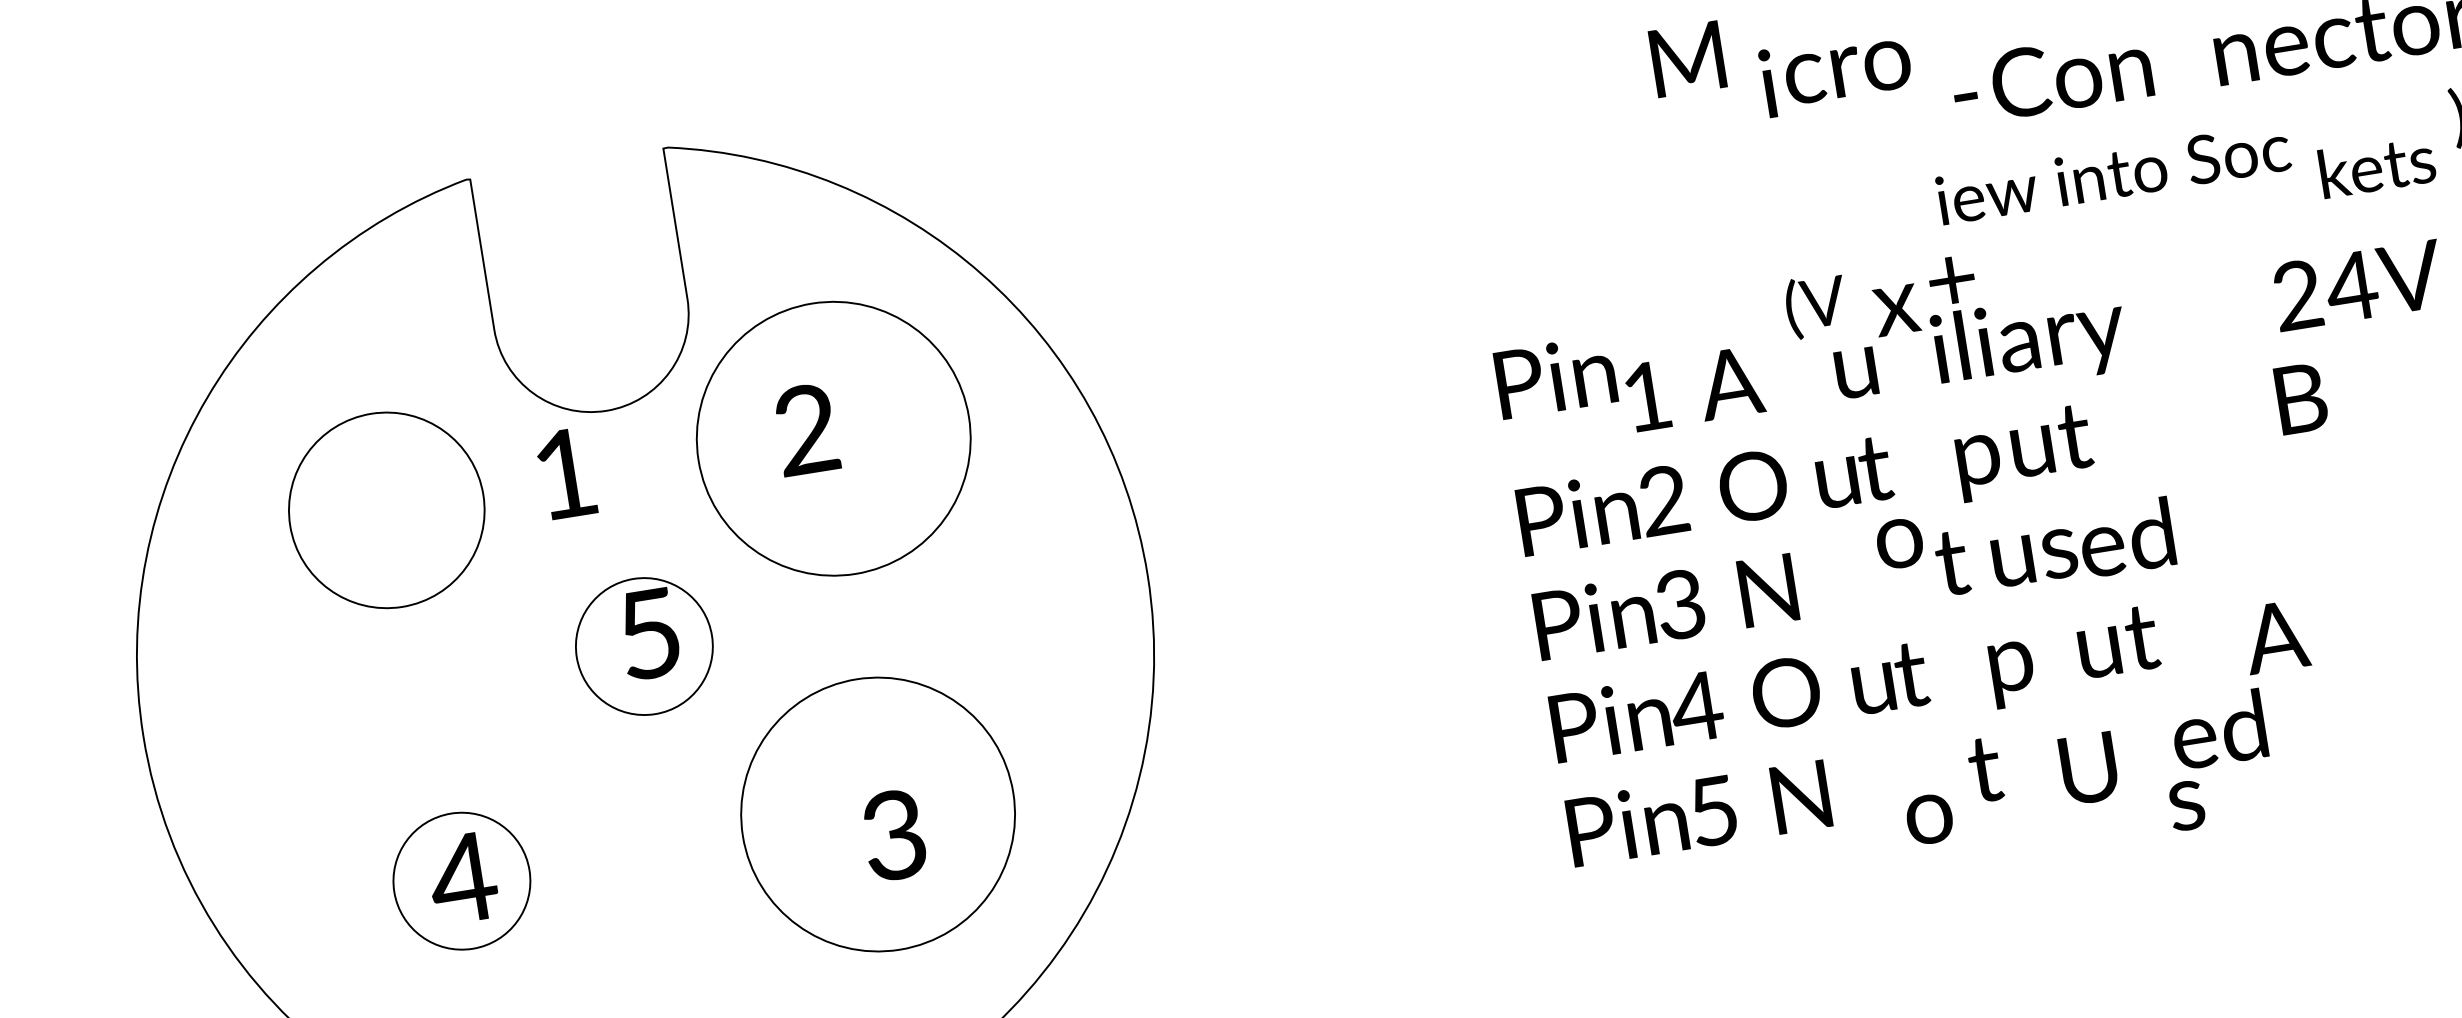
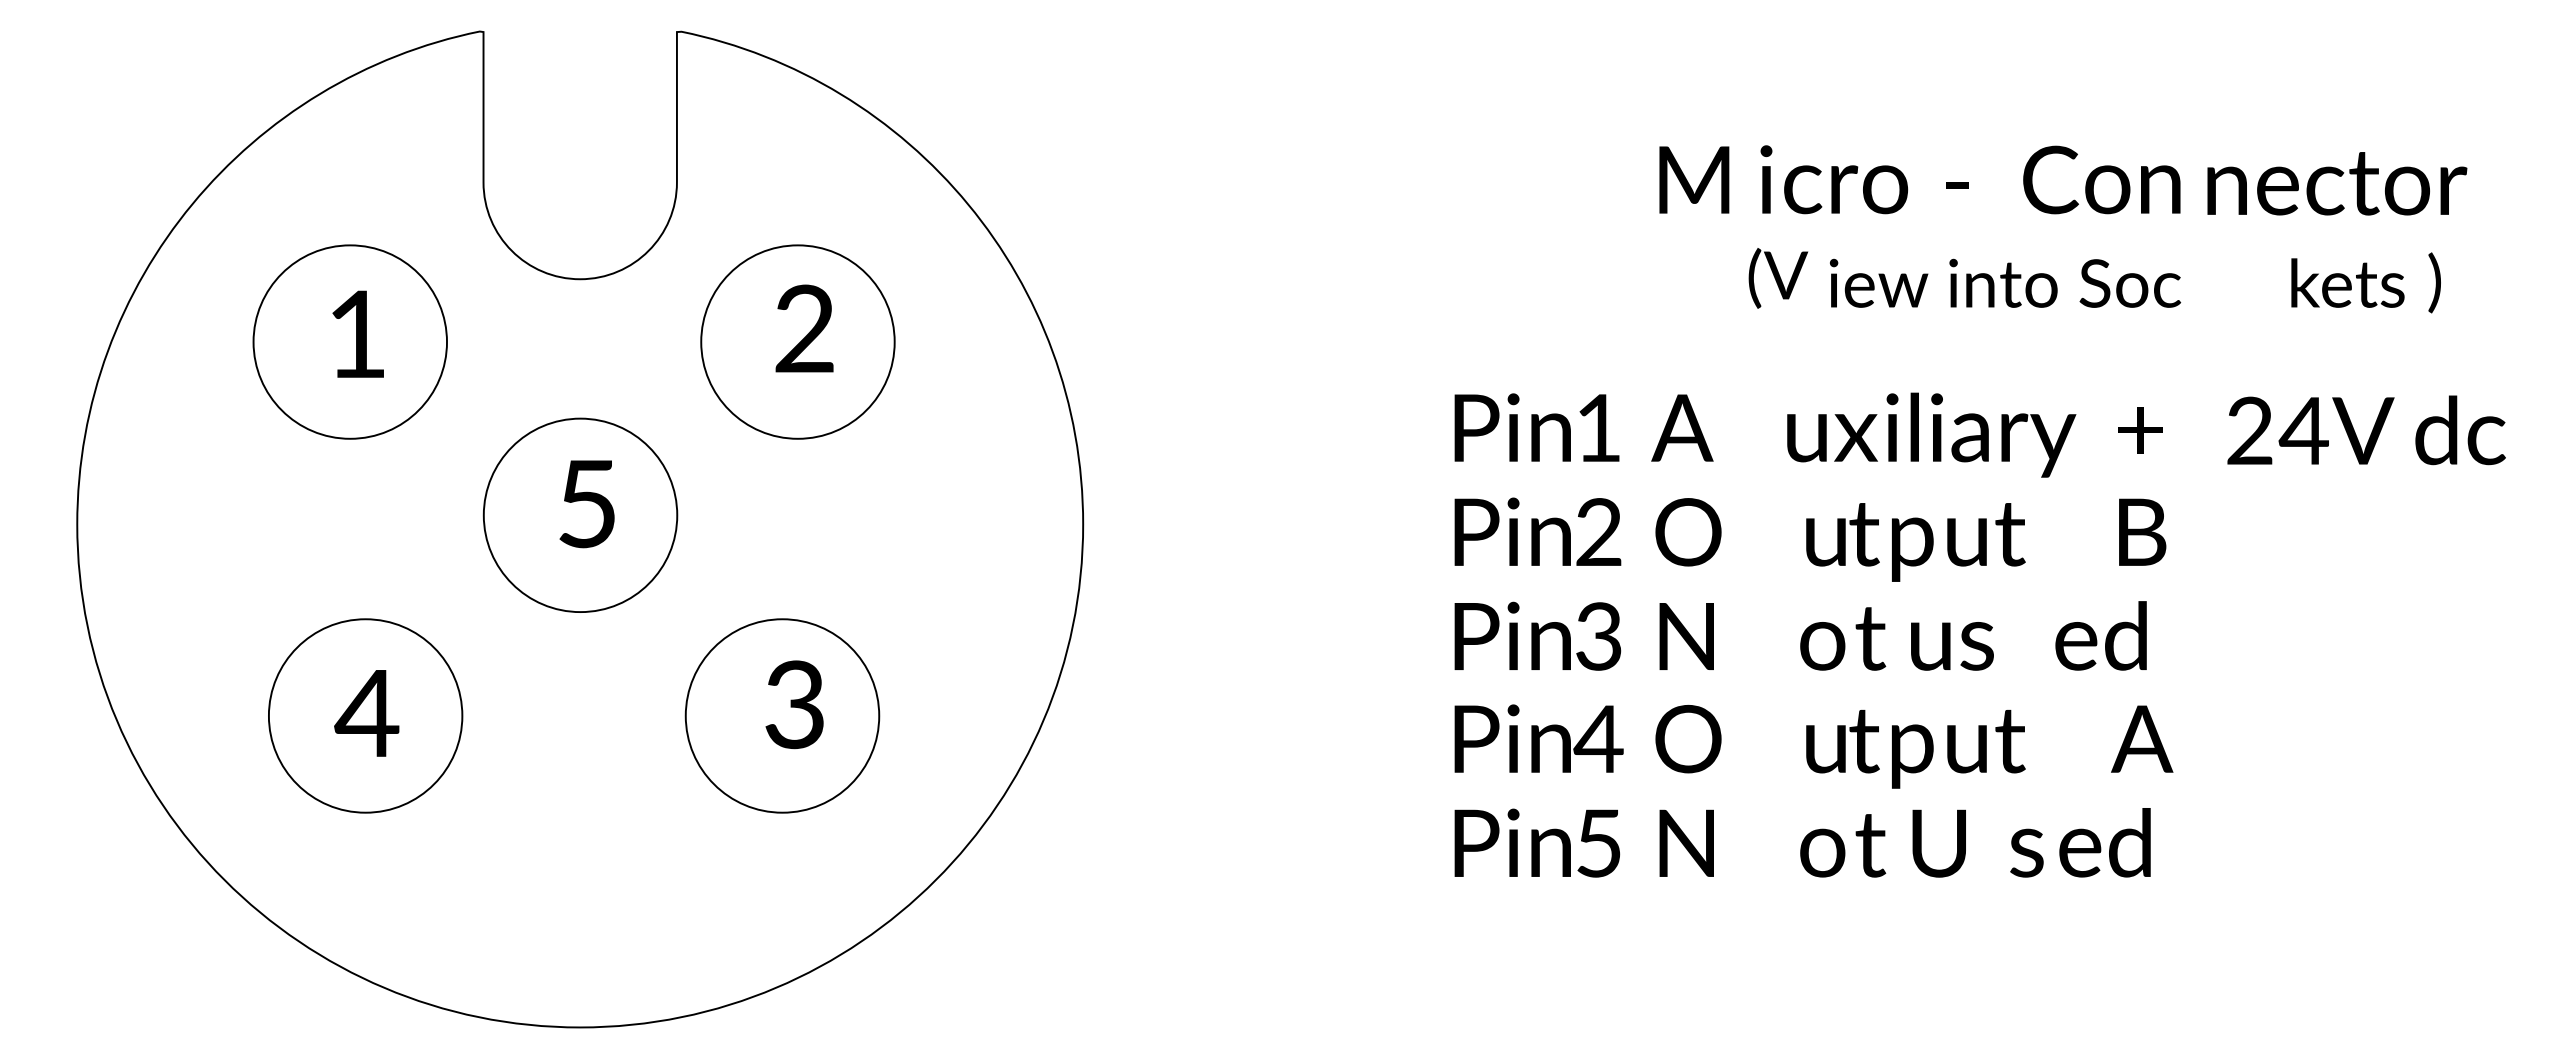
text: (1687, 58) -> (1694, 179), moved
text: (1848, 71) -> (1846, 189), moved
text: (2071, 74) -> (2101, 179), moved
text: (1768, 83) -> (1766, 179), moved
text: (2376, 165) -> (2347, 282), moved
text: (2113, 172) -> (2005, 282), moved
text: (1951, 280) -> (2140, 430), moved
text: (1816, 306) -> (1778, 278), moved
text: (1896, 310) -> (1855, 437), moved
text: (1555, 376) -> (1512, 427), moved
text: (2301, 397) -> (2142, 531), moved
text: (806, 429) -> (804, 328), moved
circle: (833, 438) -> (797, 341), size x0.71
text: (565, 472) -> (357, 333), moved
text: (1853, 472) -> (1842, 534), moved
text: (2125, 537) -> (2100, 635), moved
text: (1899, 543) -> (1822, 646), moved
text: (2275, 636) -> (2142, 738), moved
text: (2118, 642) -> (1986, 741), moved
circle: (644, 646) -> (580, 515), size x1.43
text: (1889, 678) -> (1842, 741), moved
text: (2088, 768) -> (1938, 843), moved
text: (2186, 805) -> (2026, 852), moved
circle: (878, 814) -> (782, 715), size x0.71
text: (1929, 818) -> (1822, 852), moved
text: (893, 835) -> (794, 704), moved
circle: (461, 880) -> (365, 715), size x1.43

